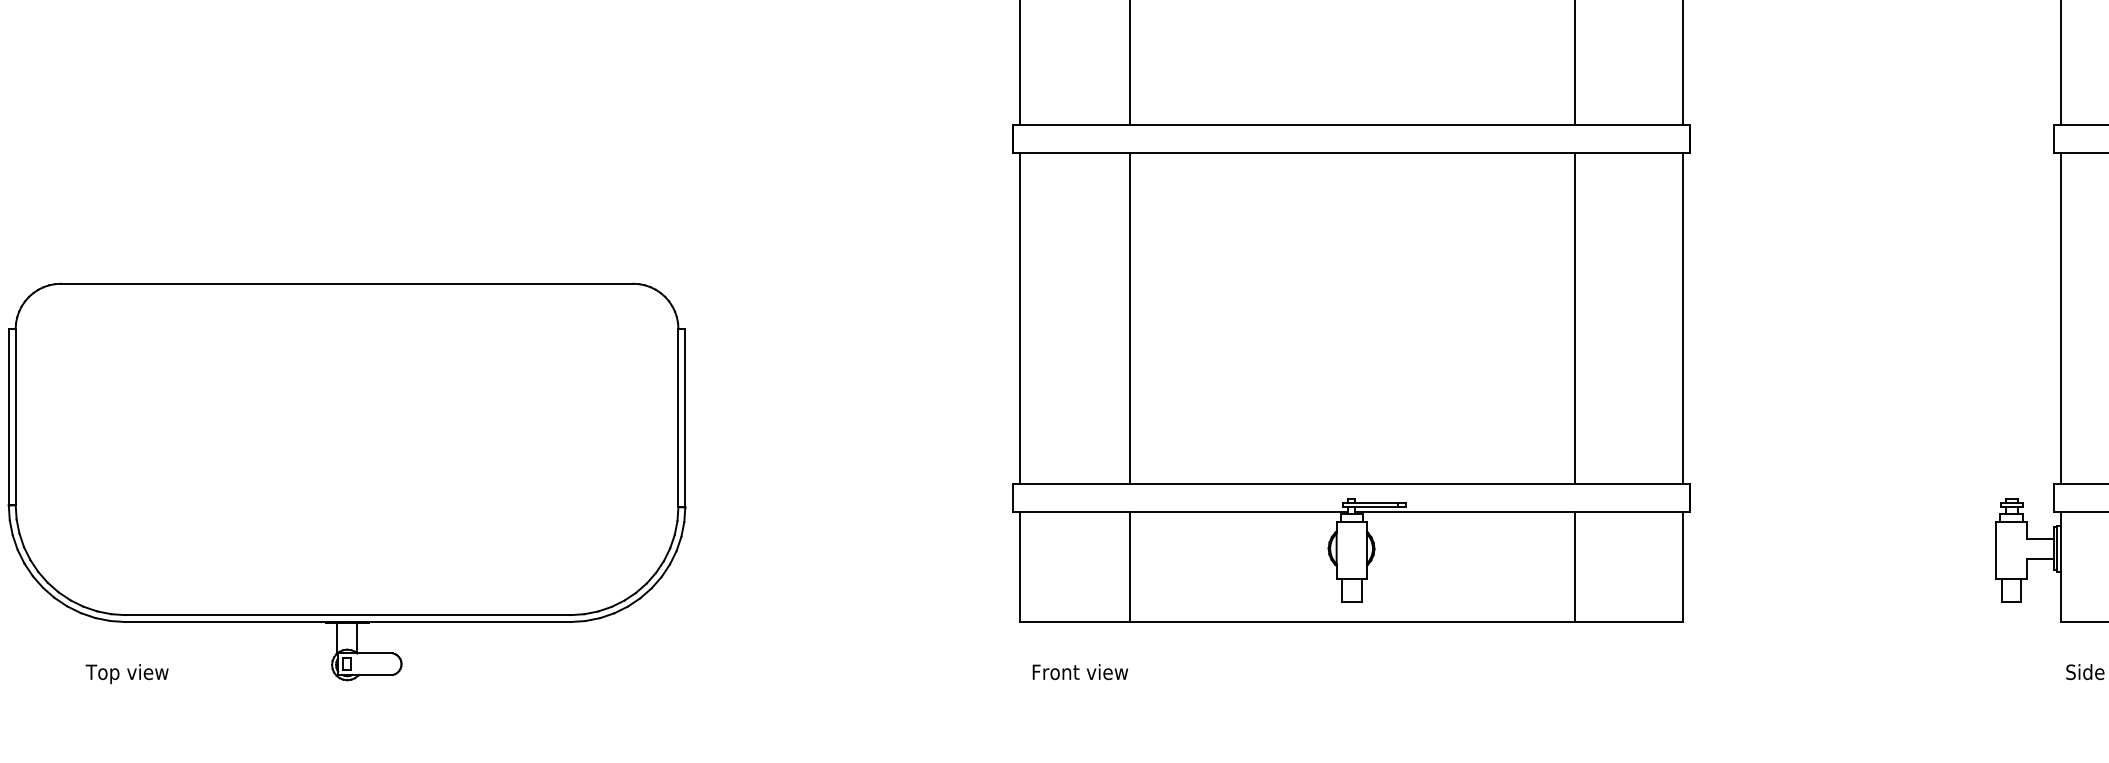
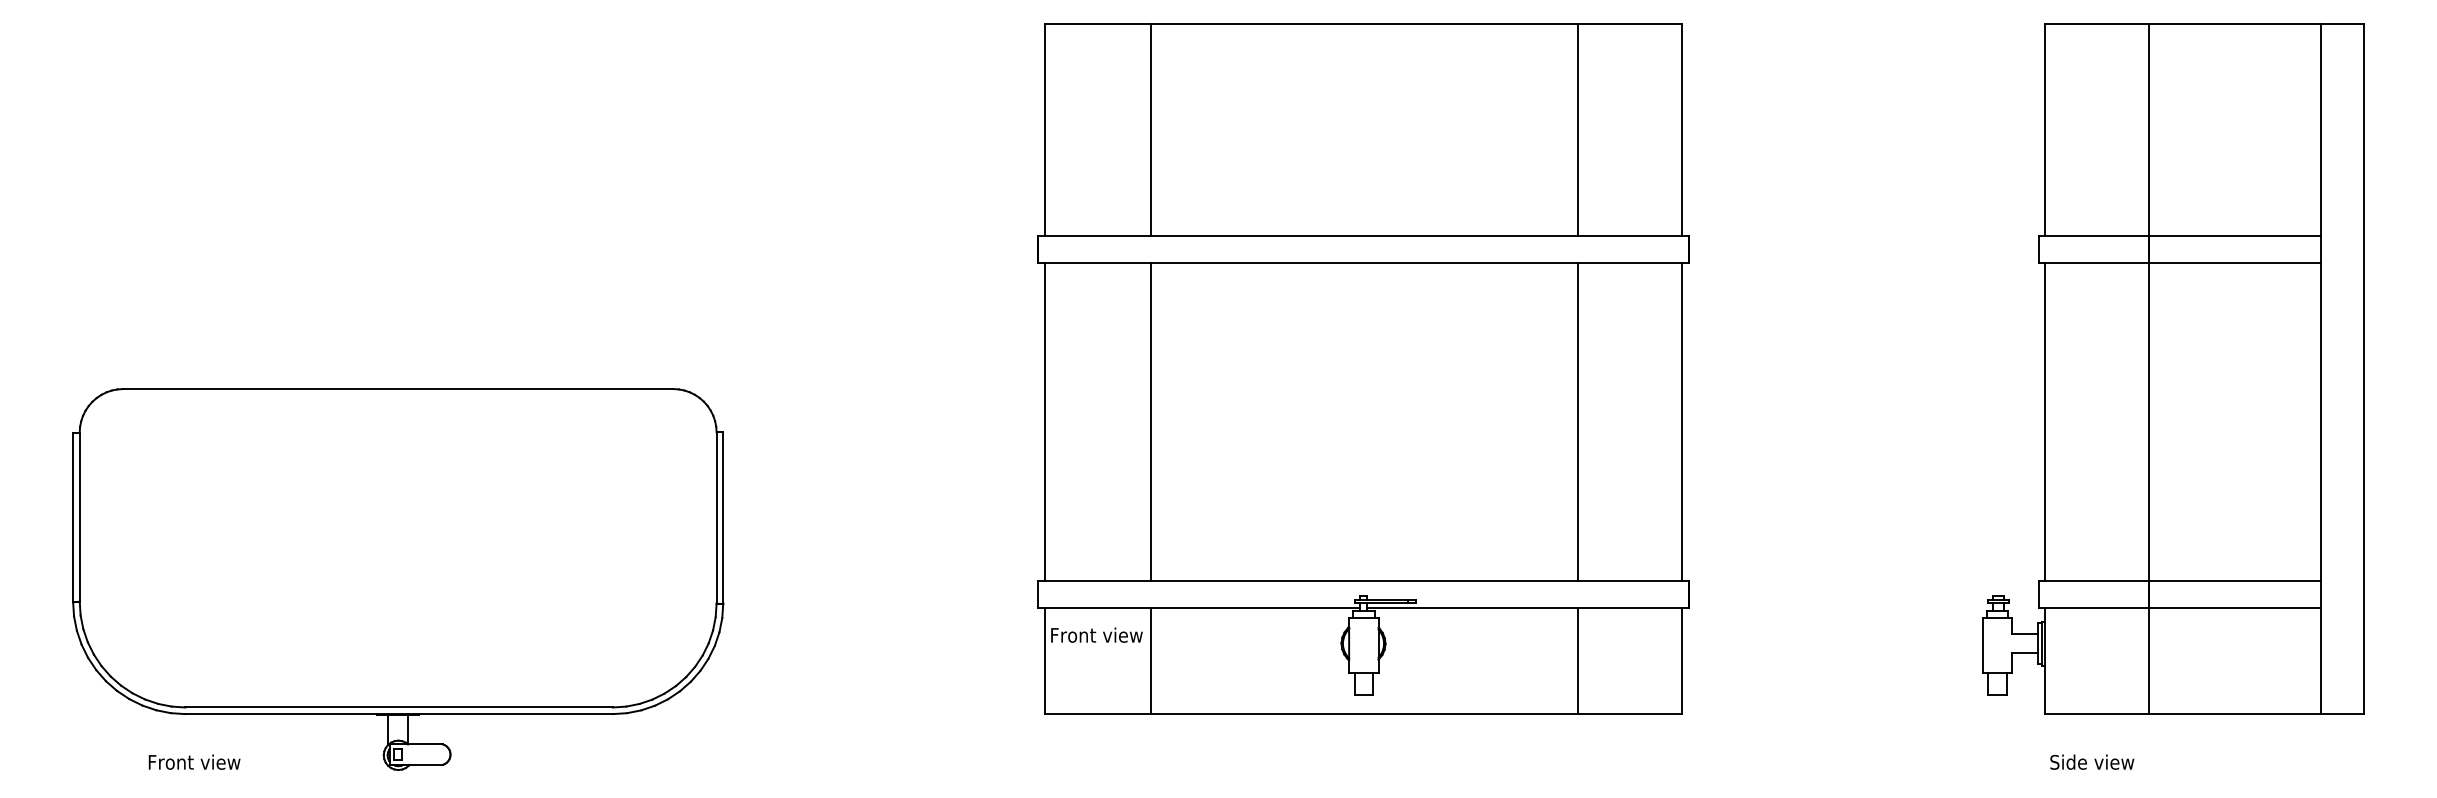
text: (1079, 671) -> (1096, 634), moved
text: (134, 673) -> (193, 763), Top view -> Front view

